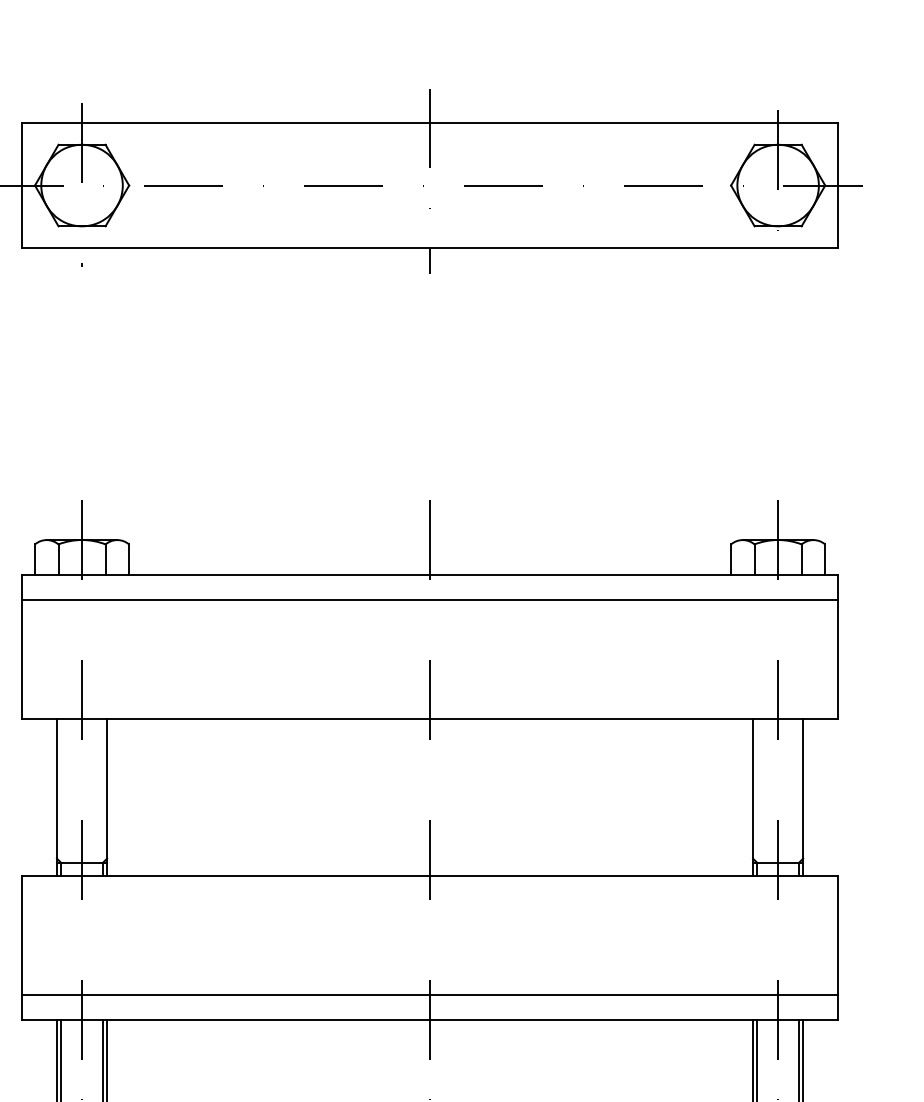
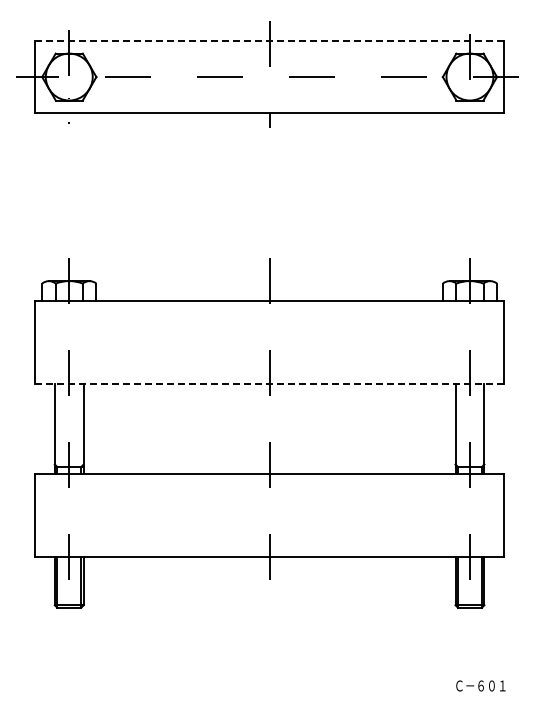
line: (429, 122) -> (269, 40), solid -> dashed
line: (429, 599) -> (269, 315), removed
line: (429, 717) -> (269, 383), solid -> dashed
line: (429, 994) -> (269, 542), removed

